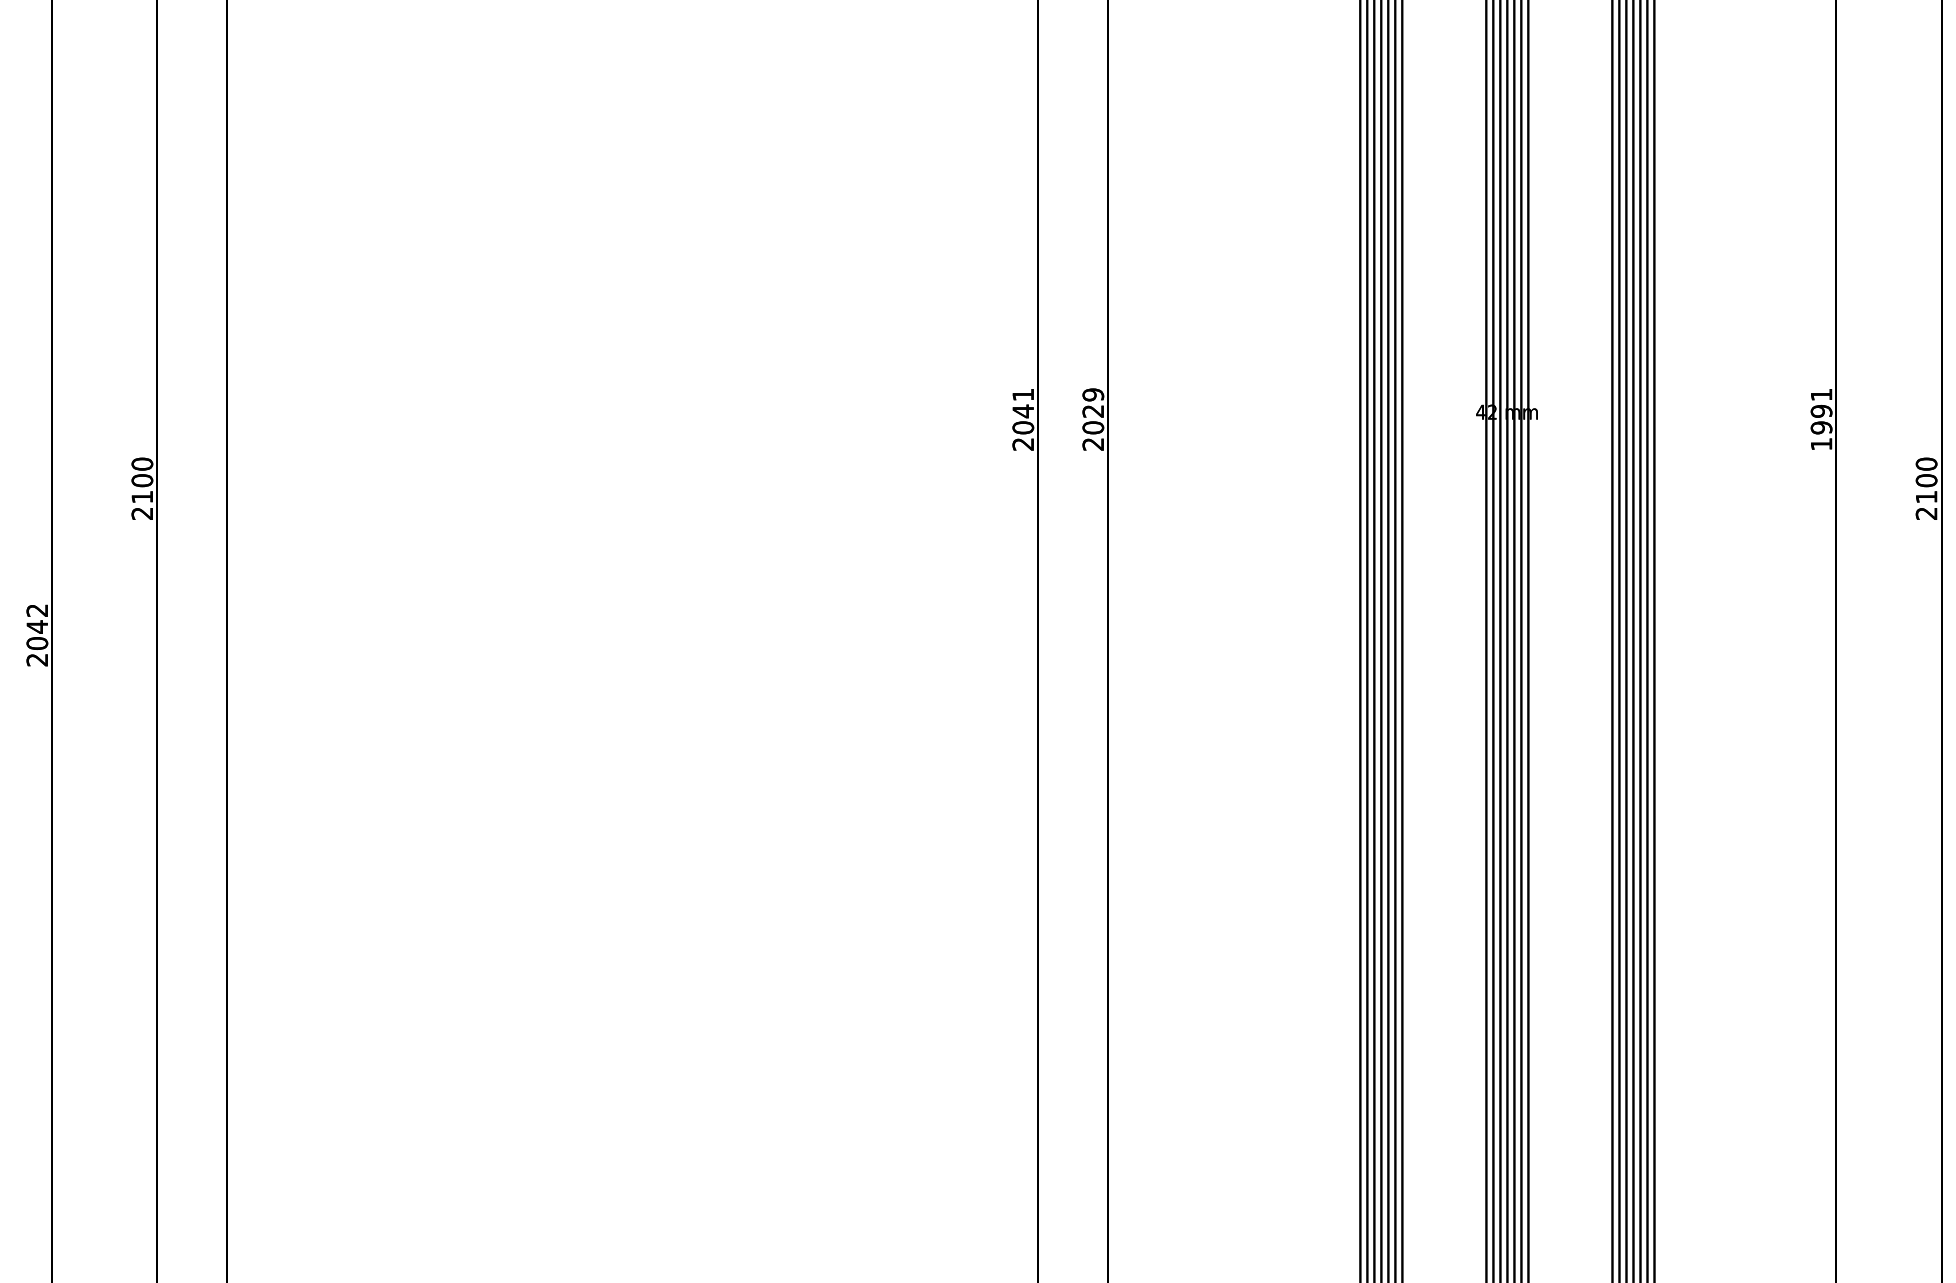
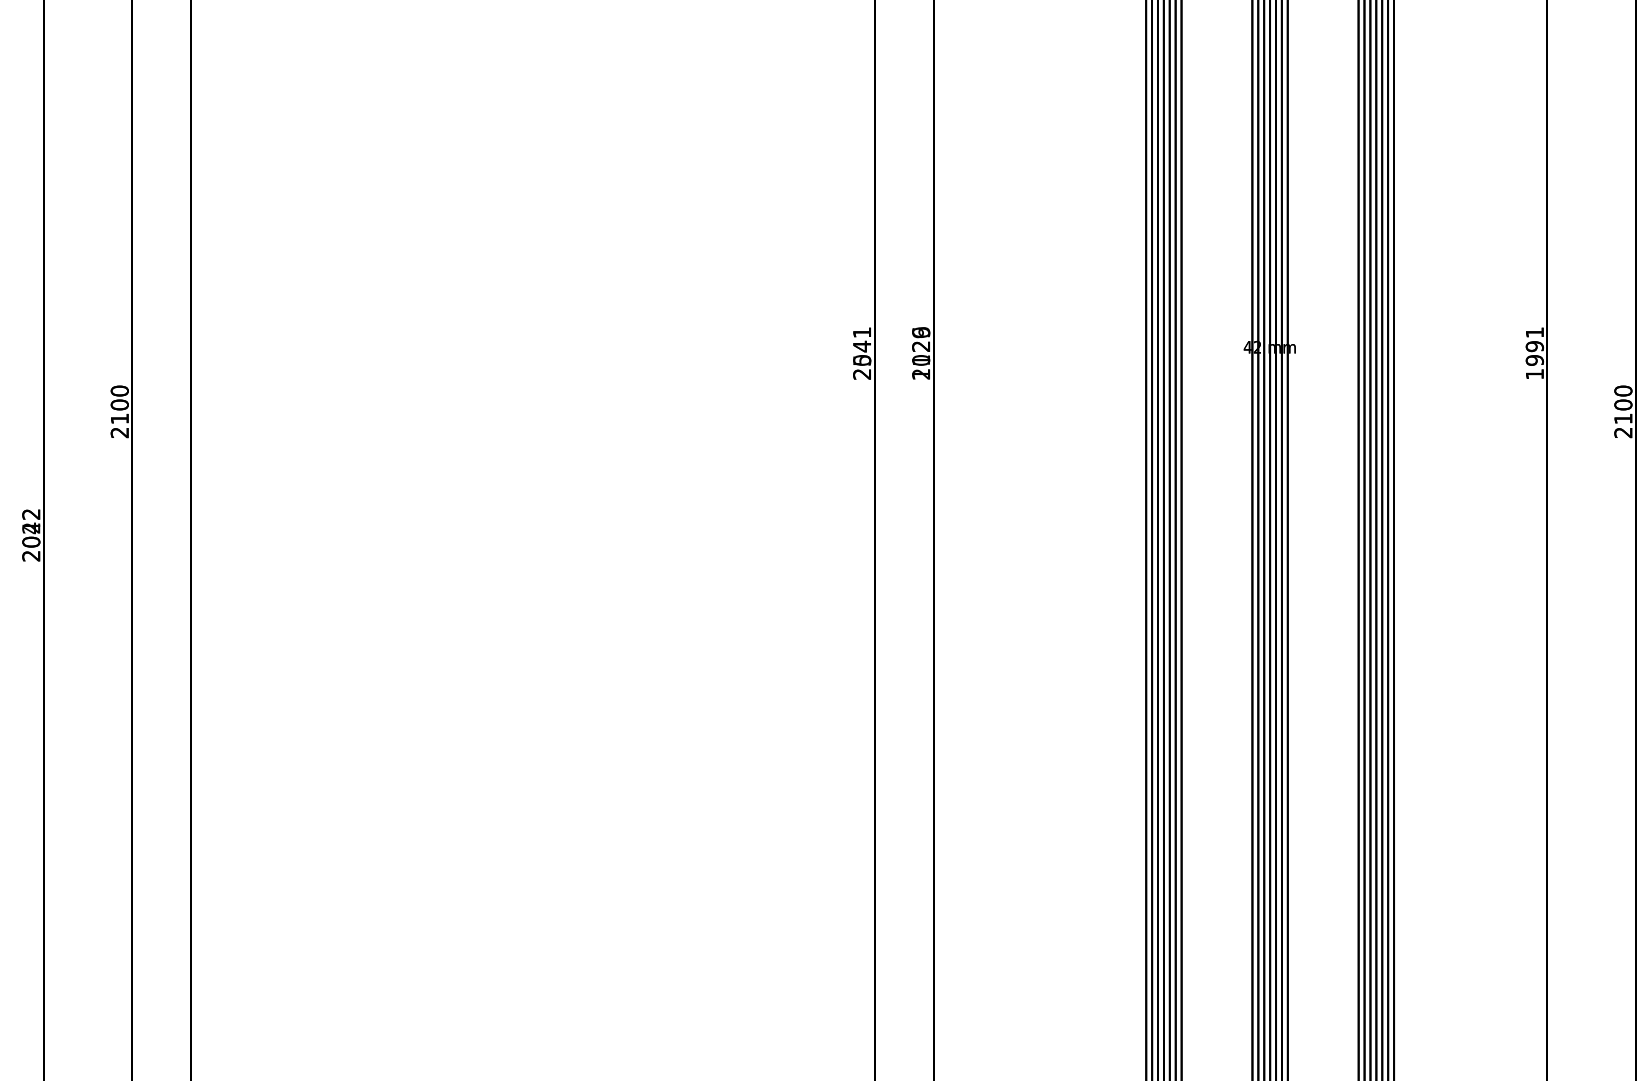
text: (1093, 419) -> (921, 353), 2029 -> 1126
text: (1023, 427) -> (862, 360), 2041 -> 2541
text: (36, 626) -> (30, 527), 2042 -> 2022

